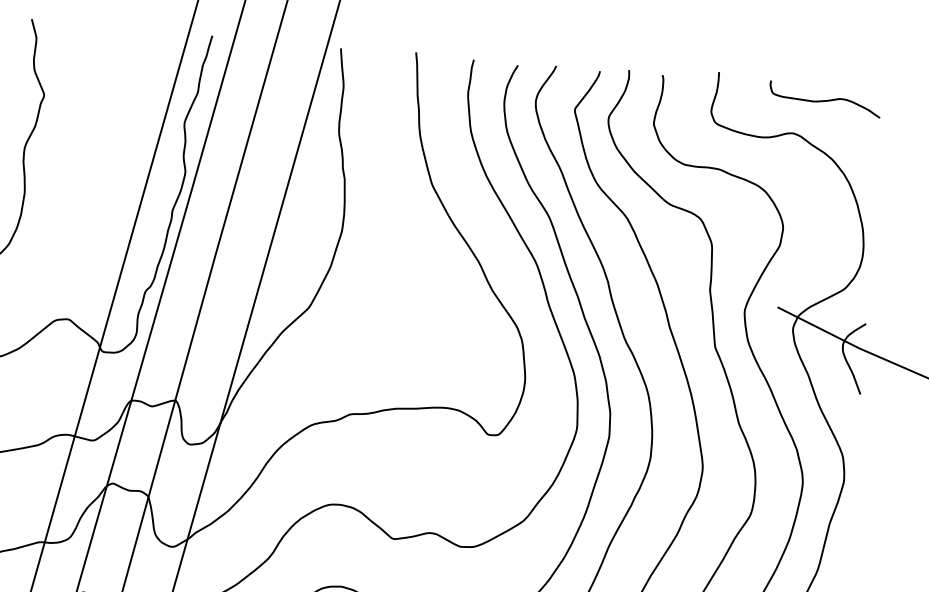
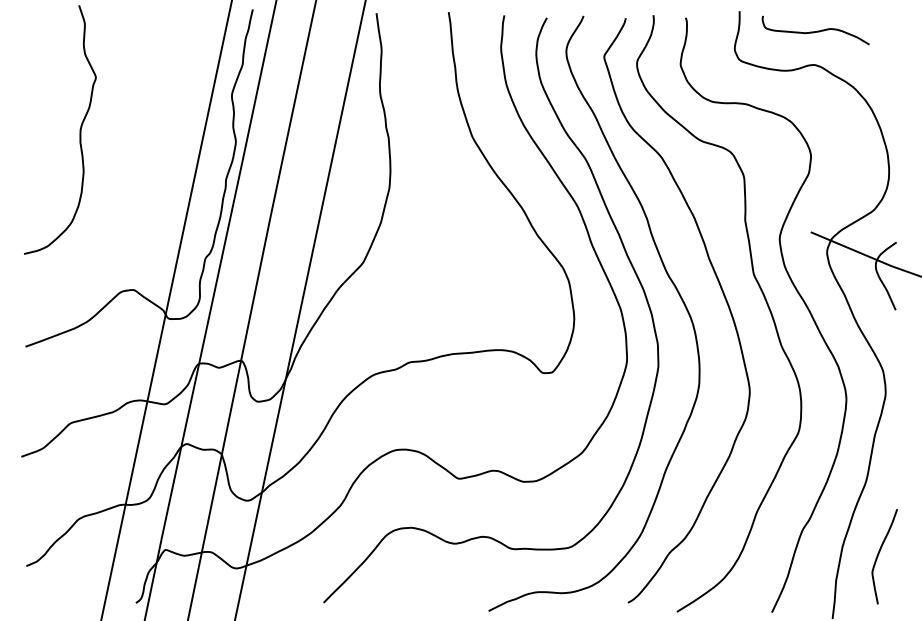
curve: (824, 100) -> (815, 31), moved

